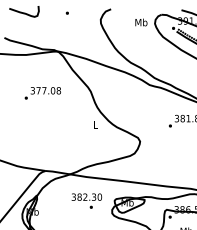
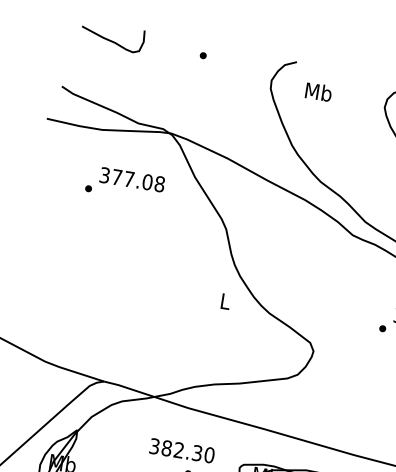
text: (141, 22) -> (318, 92), moved
text: (42, 93) -> (124, 184), moved

